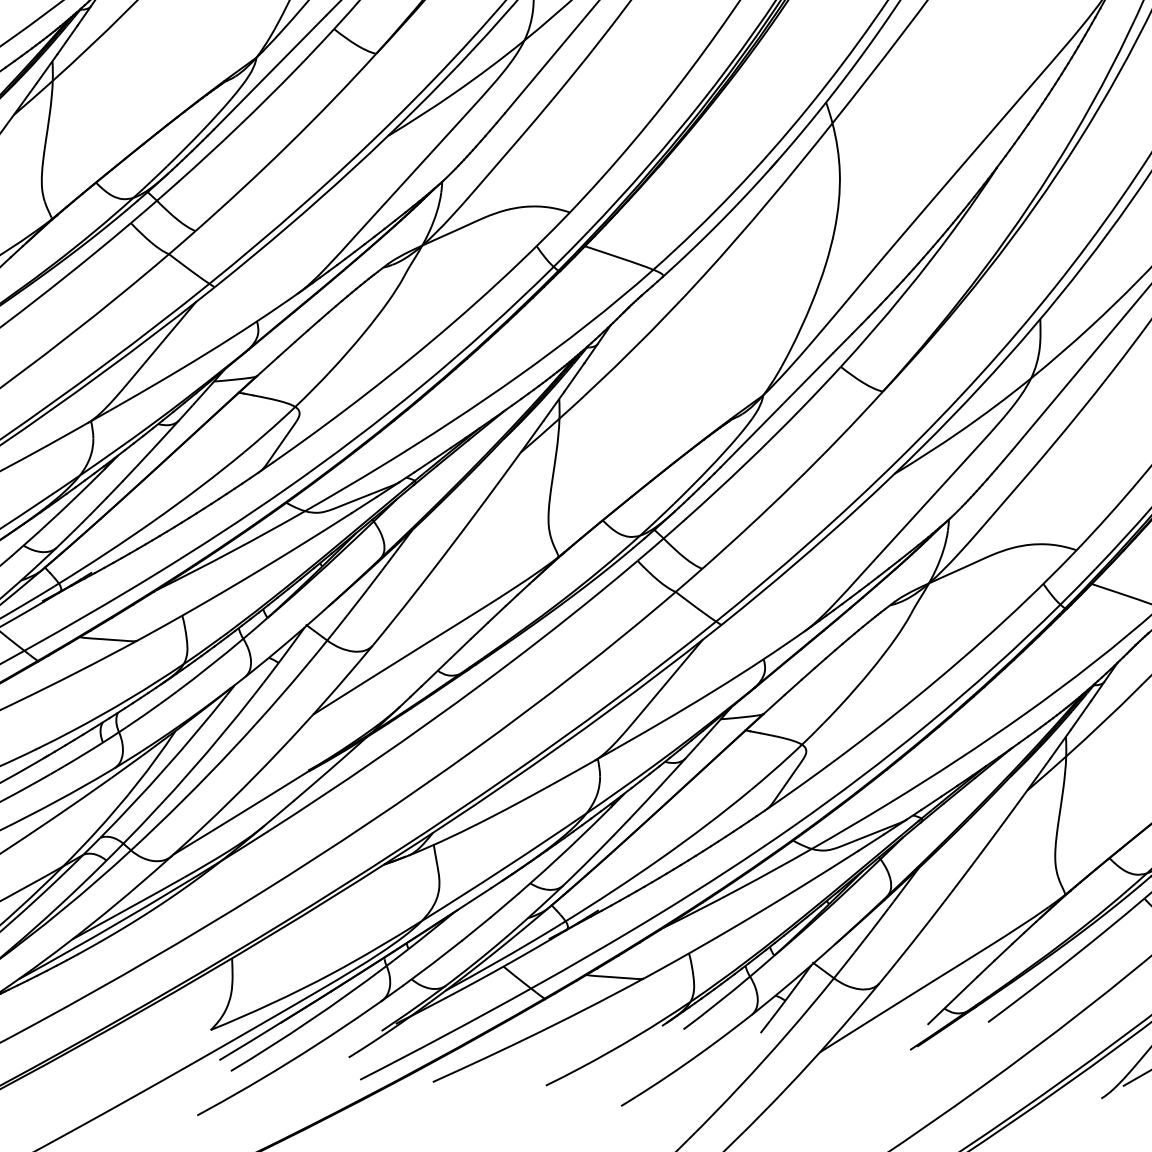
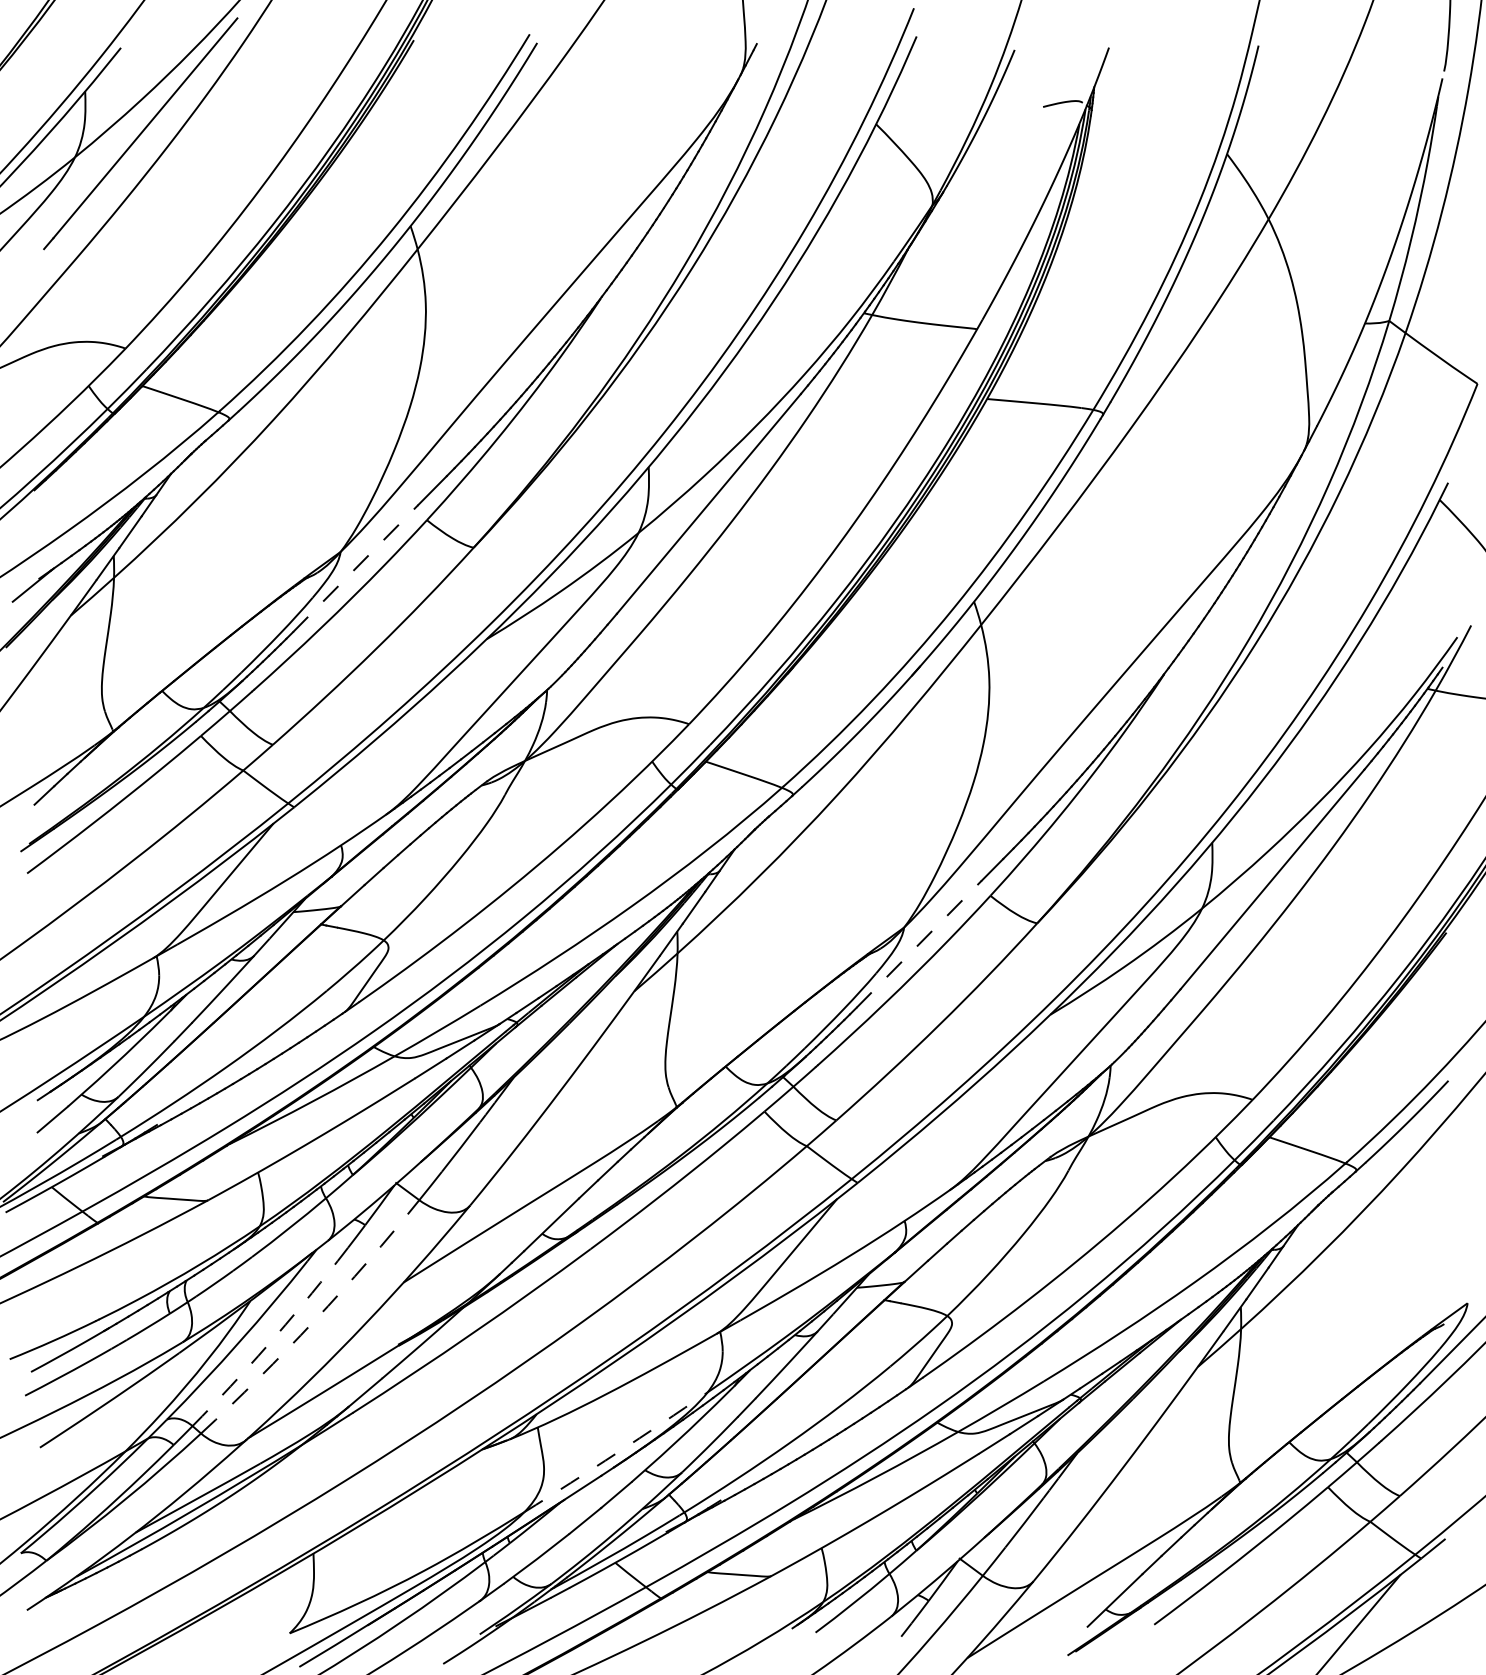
line: (269, 72) -> (355, 568), solid -> dashed
line: (777, 409) -> (919, 943), solid -> dashed
arc: (233, 748) -> (314, 1320), solid -> dashed
arc: (190, 771) -> (267, 1345), solid -> dashed
arc: (504, 868) -> (616, 1453), solid -> dashed

